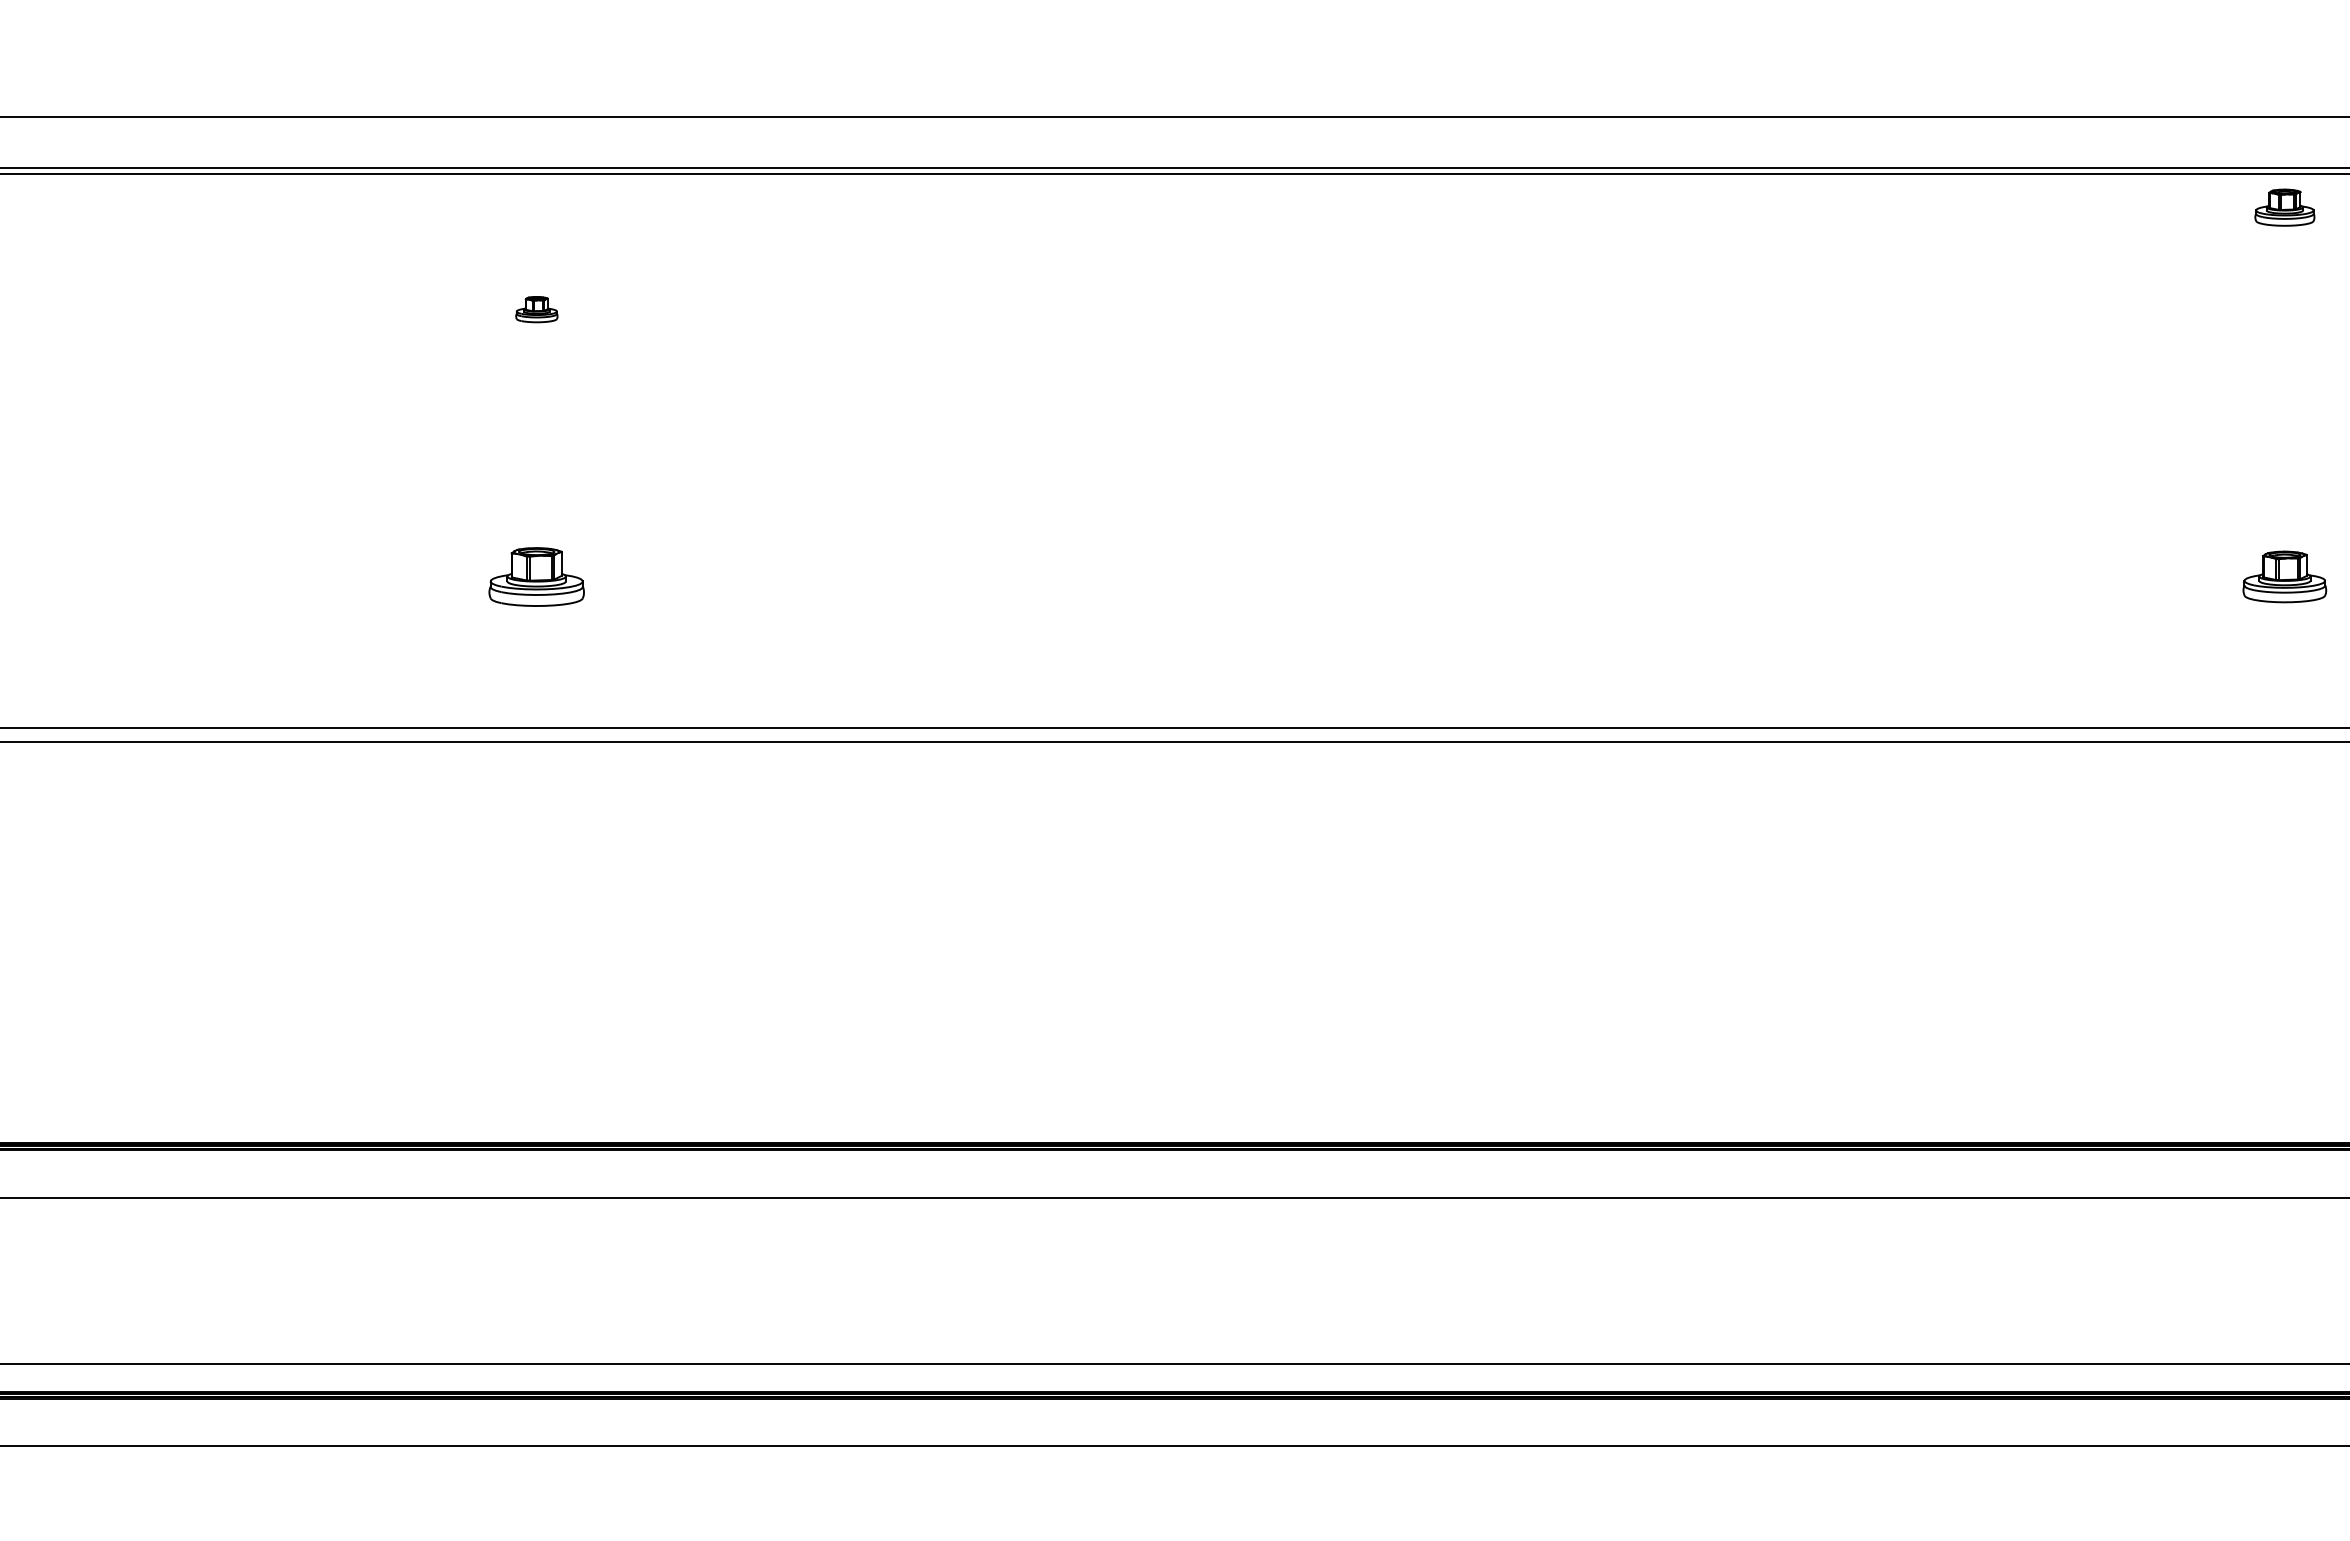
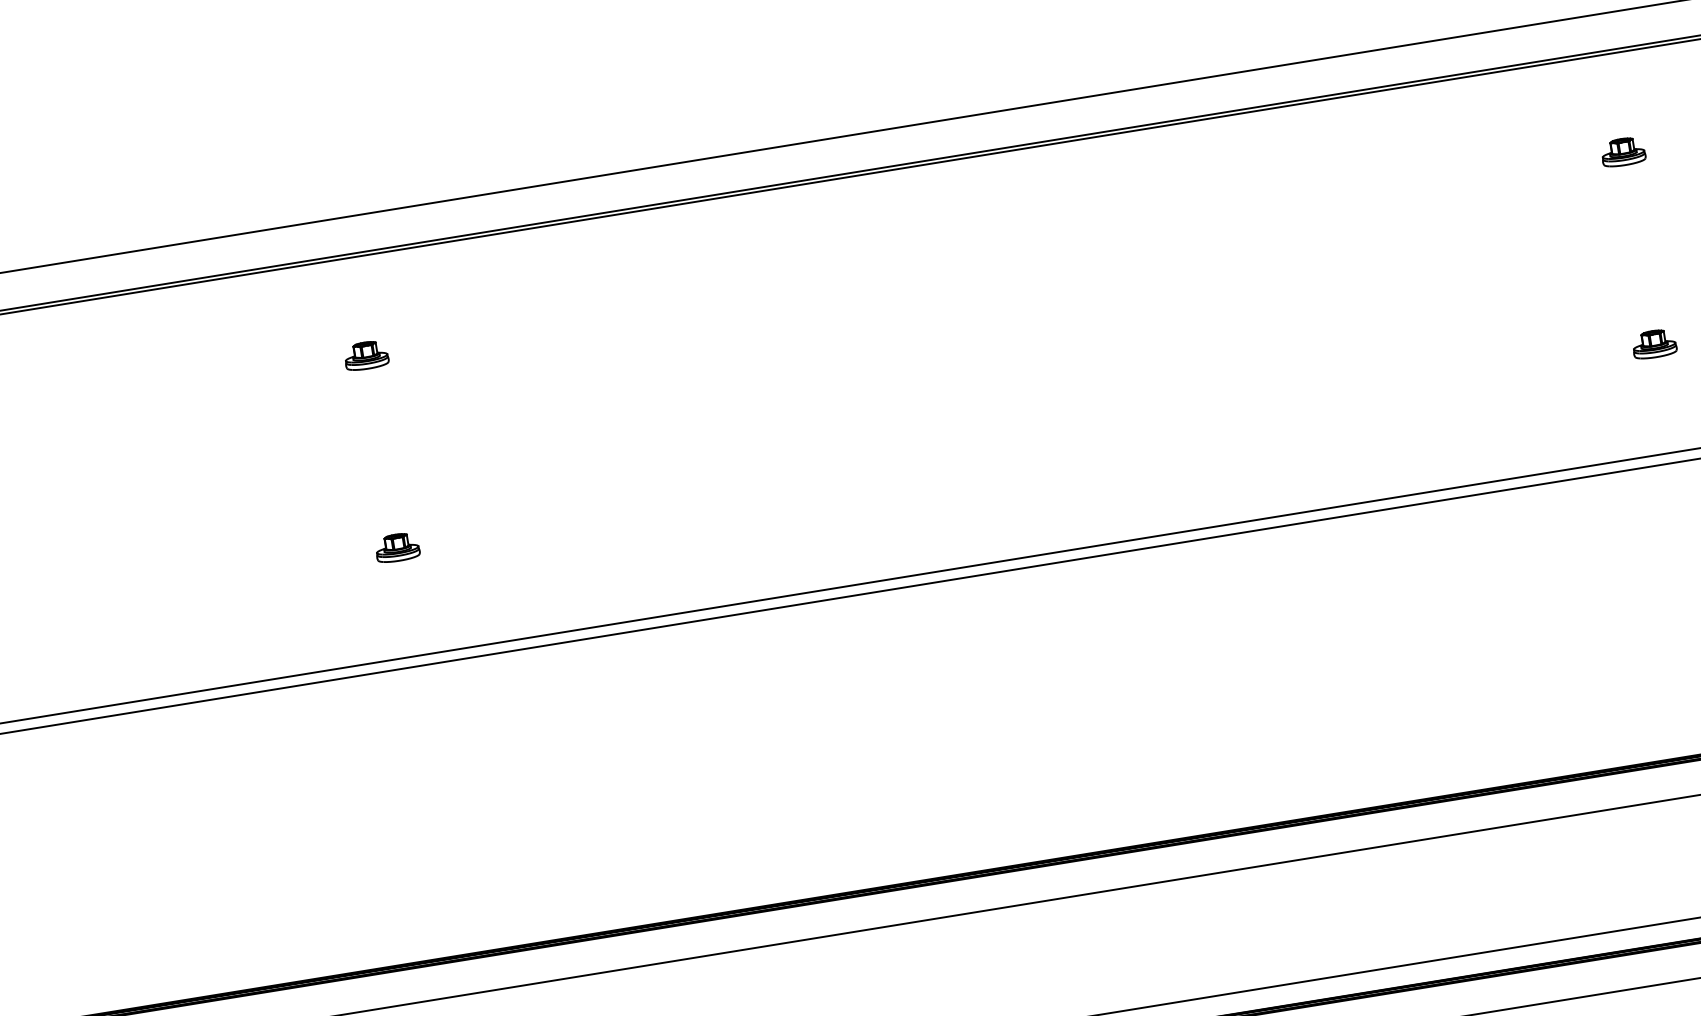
part: (2284, 207) -> (1622, 151), moved
part: (536, 309) -> (366, 355), size x1.43
part: (536, 576) -> (397, 547), size x0.62
part: (2284, 576) -> (1654, 343), size x0.71

